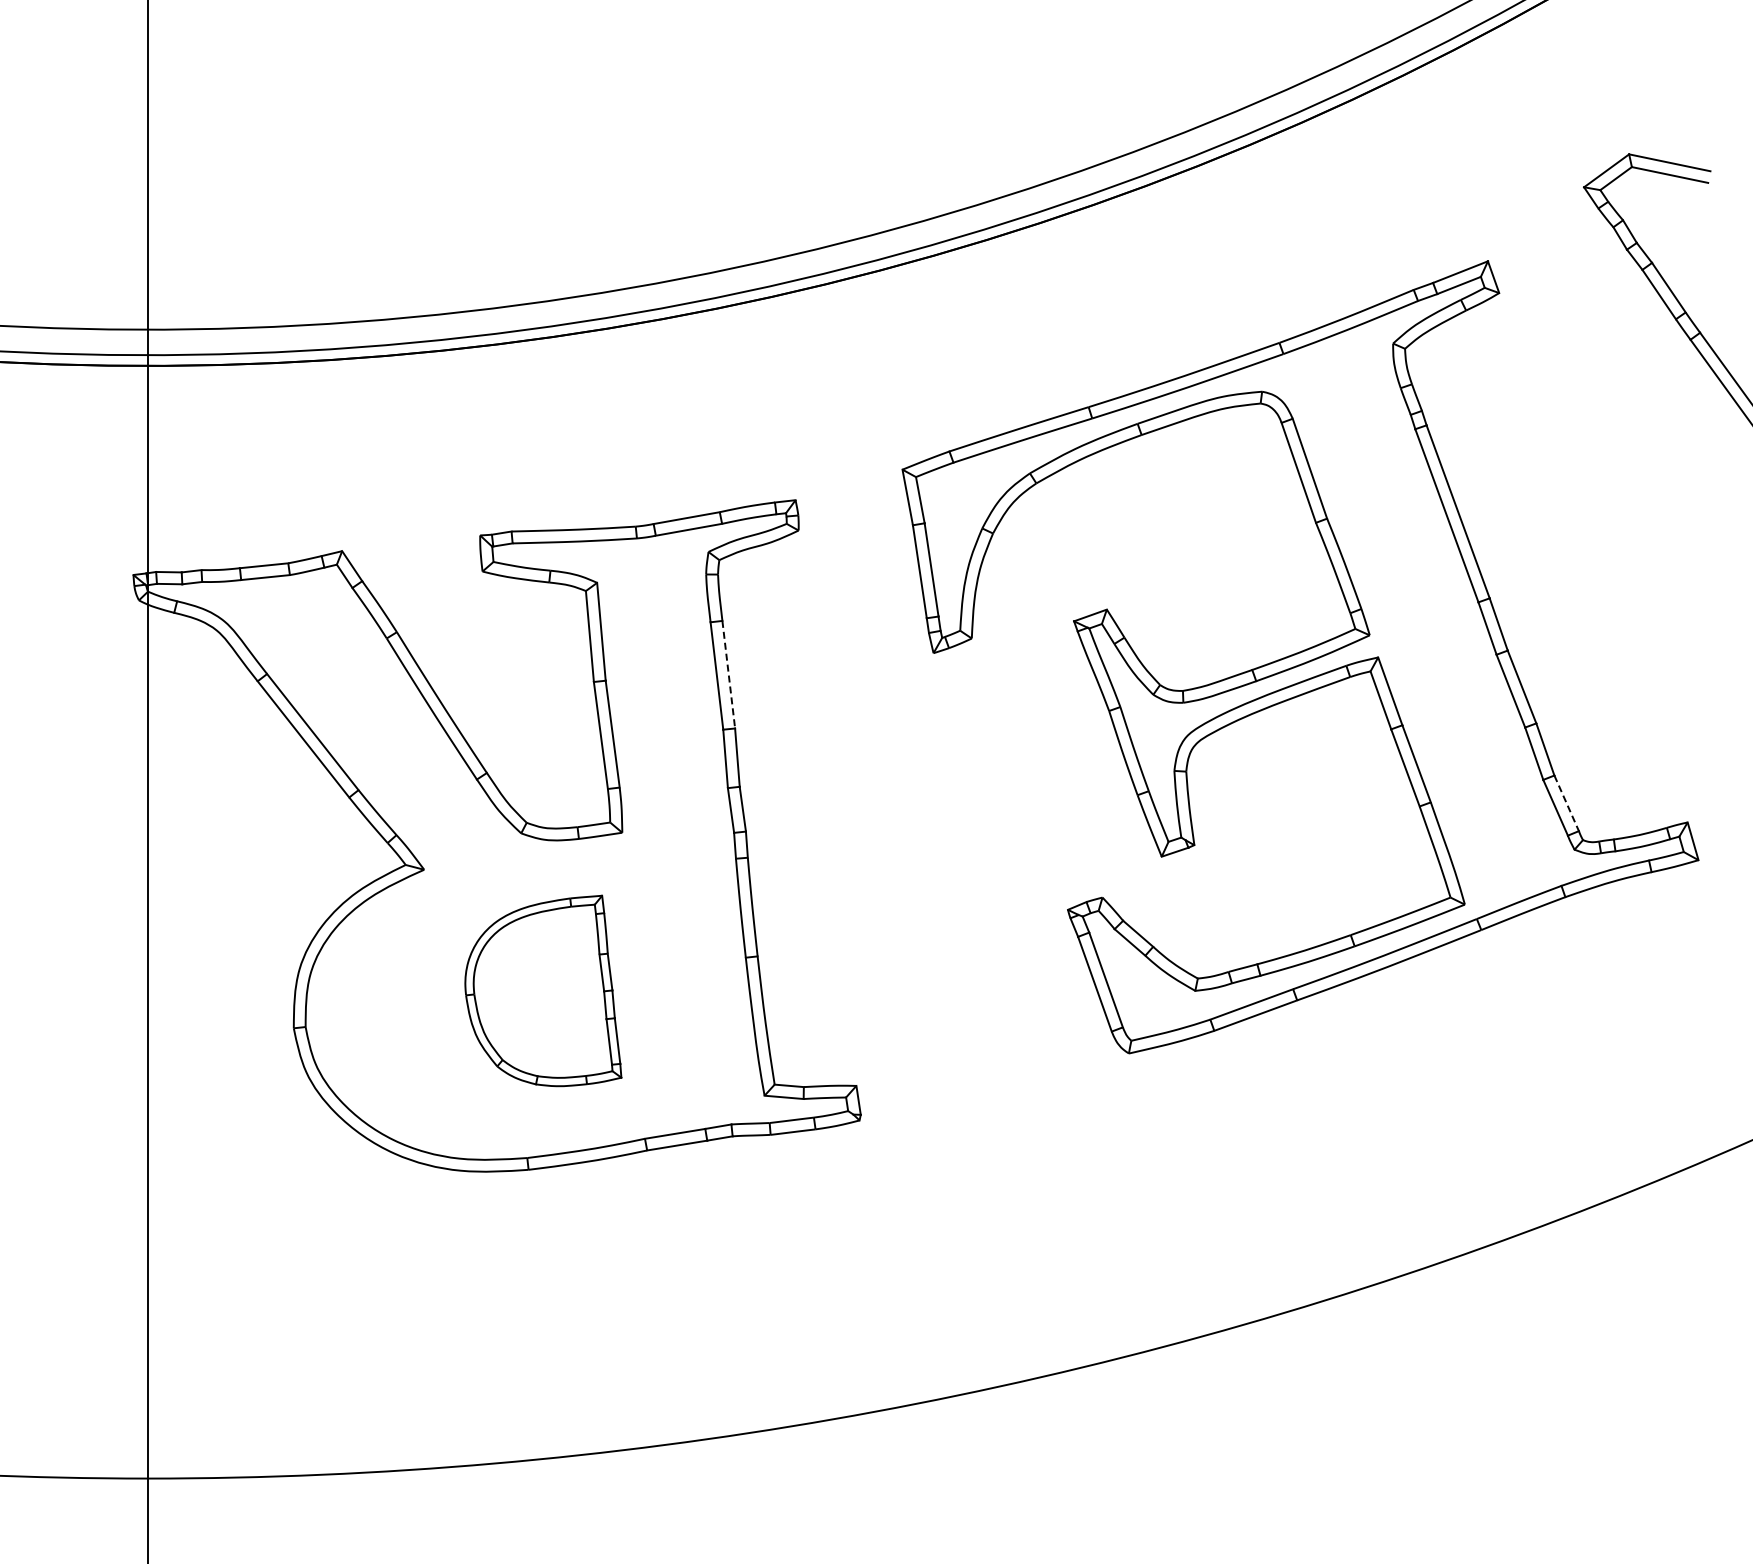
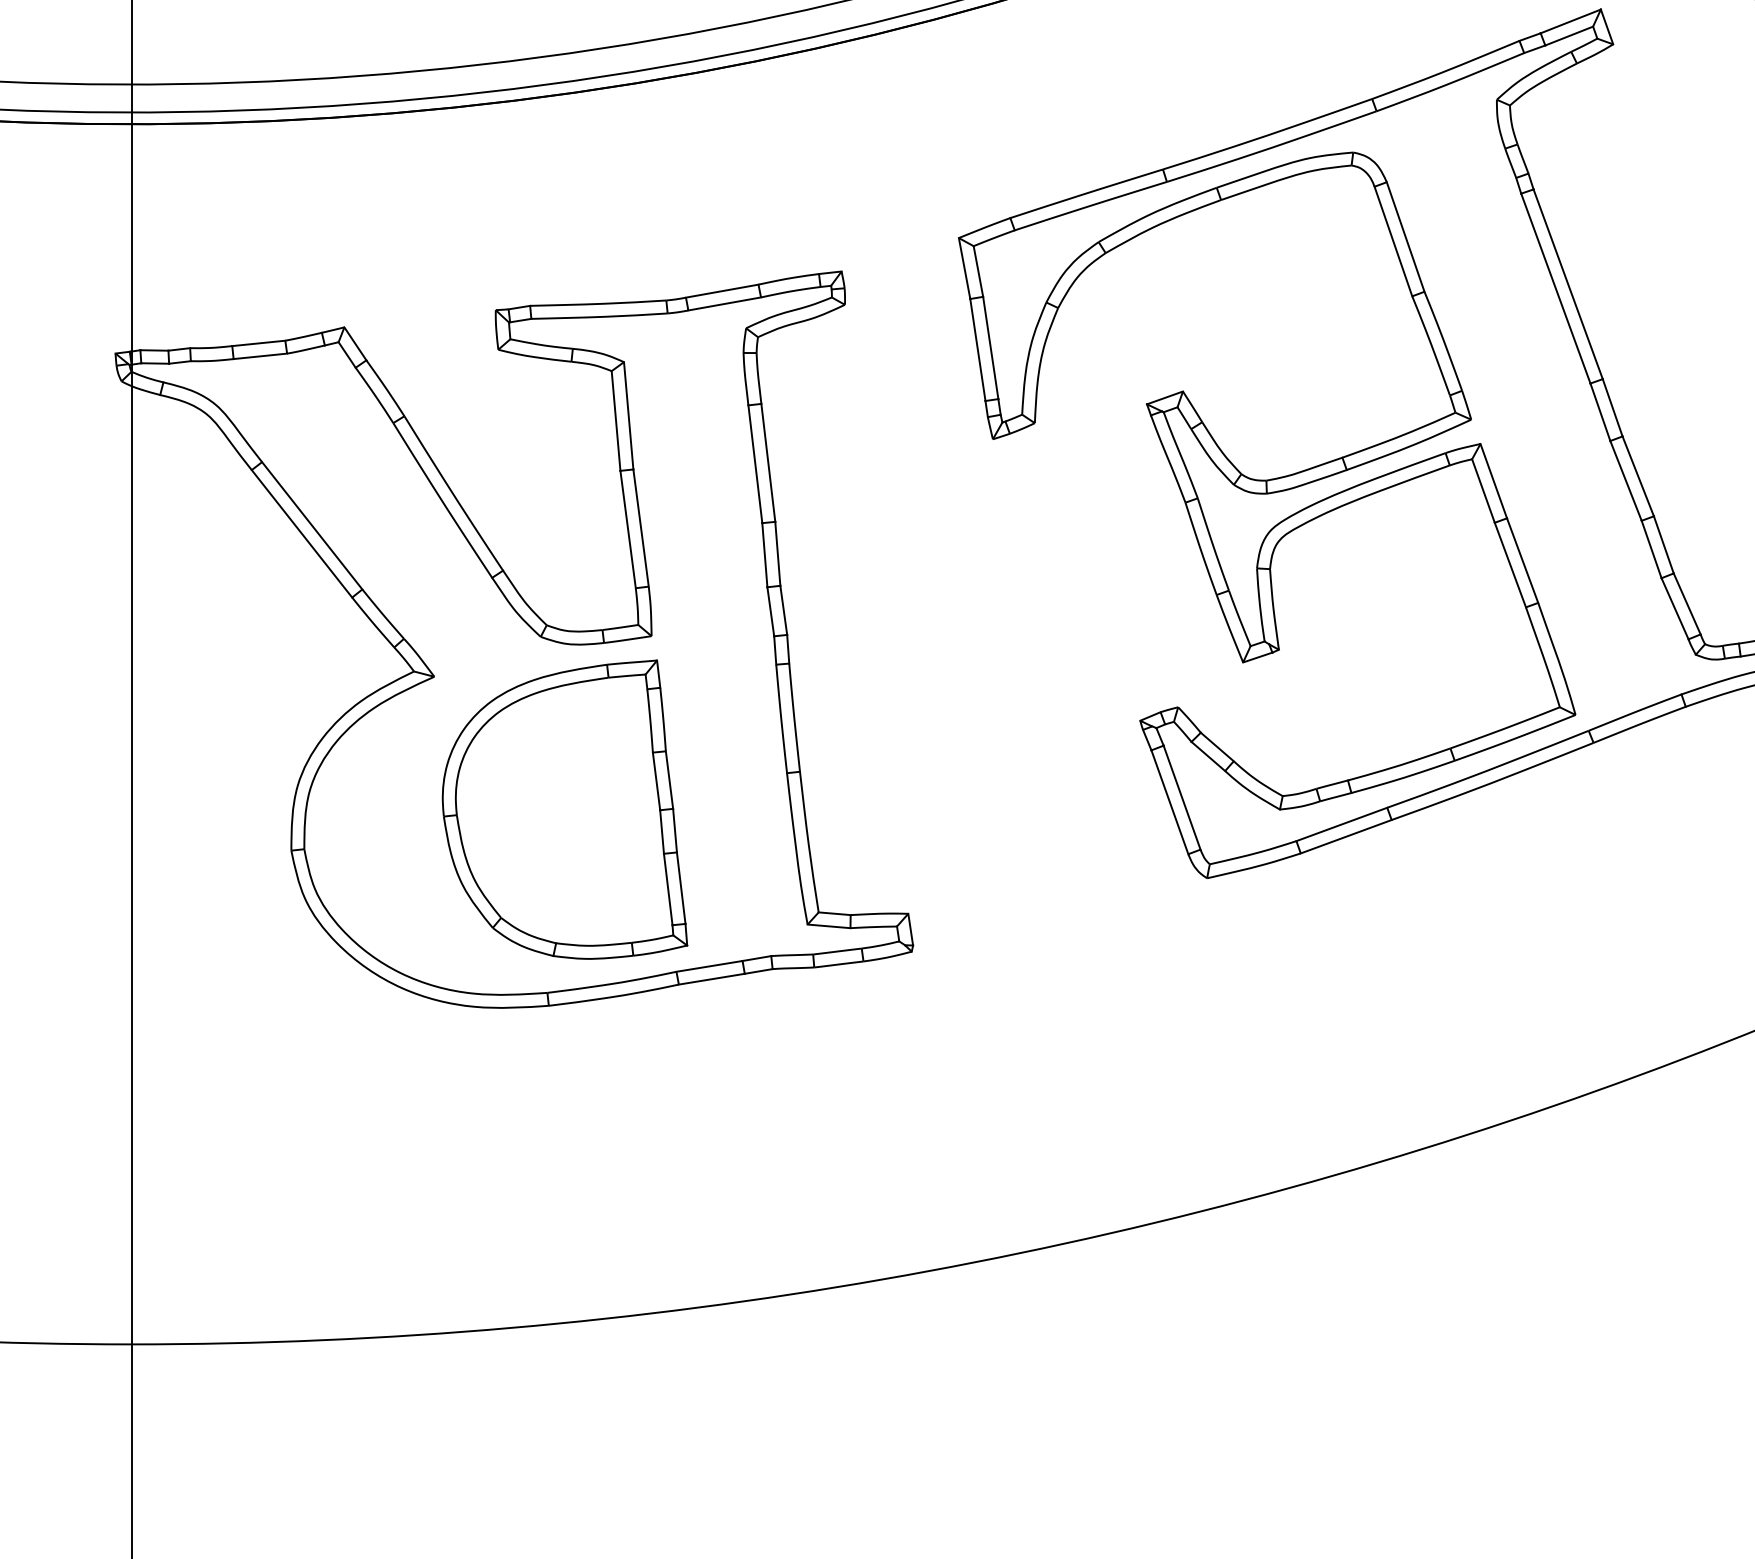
line: (728, 675) -> (768, 463), dashed -> solid
line: (1566, 803) -> (1686, 604), dashed -> solid
part: (543, 990) -> (565, 809), size x1.43

